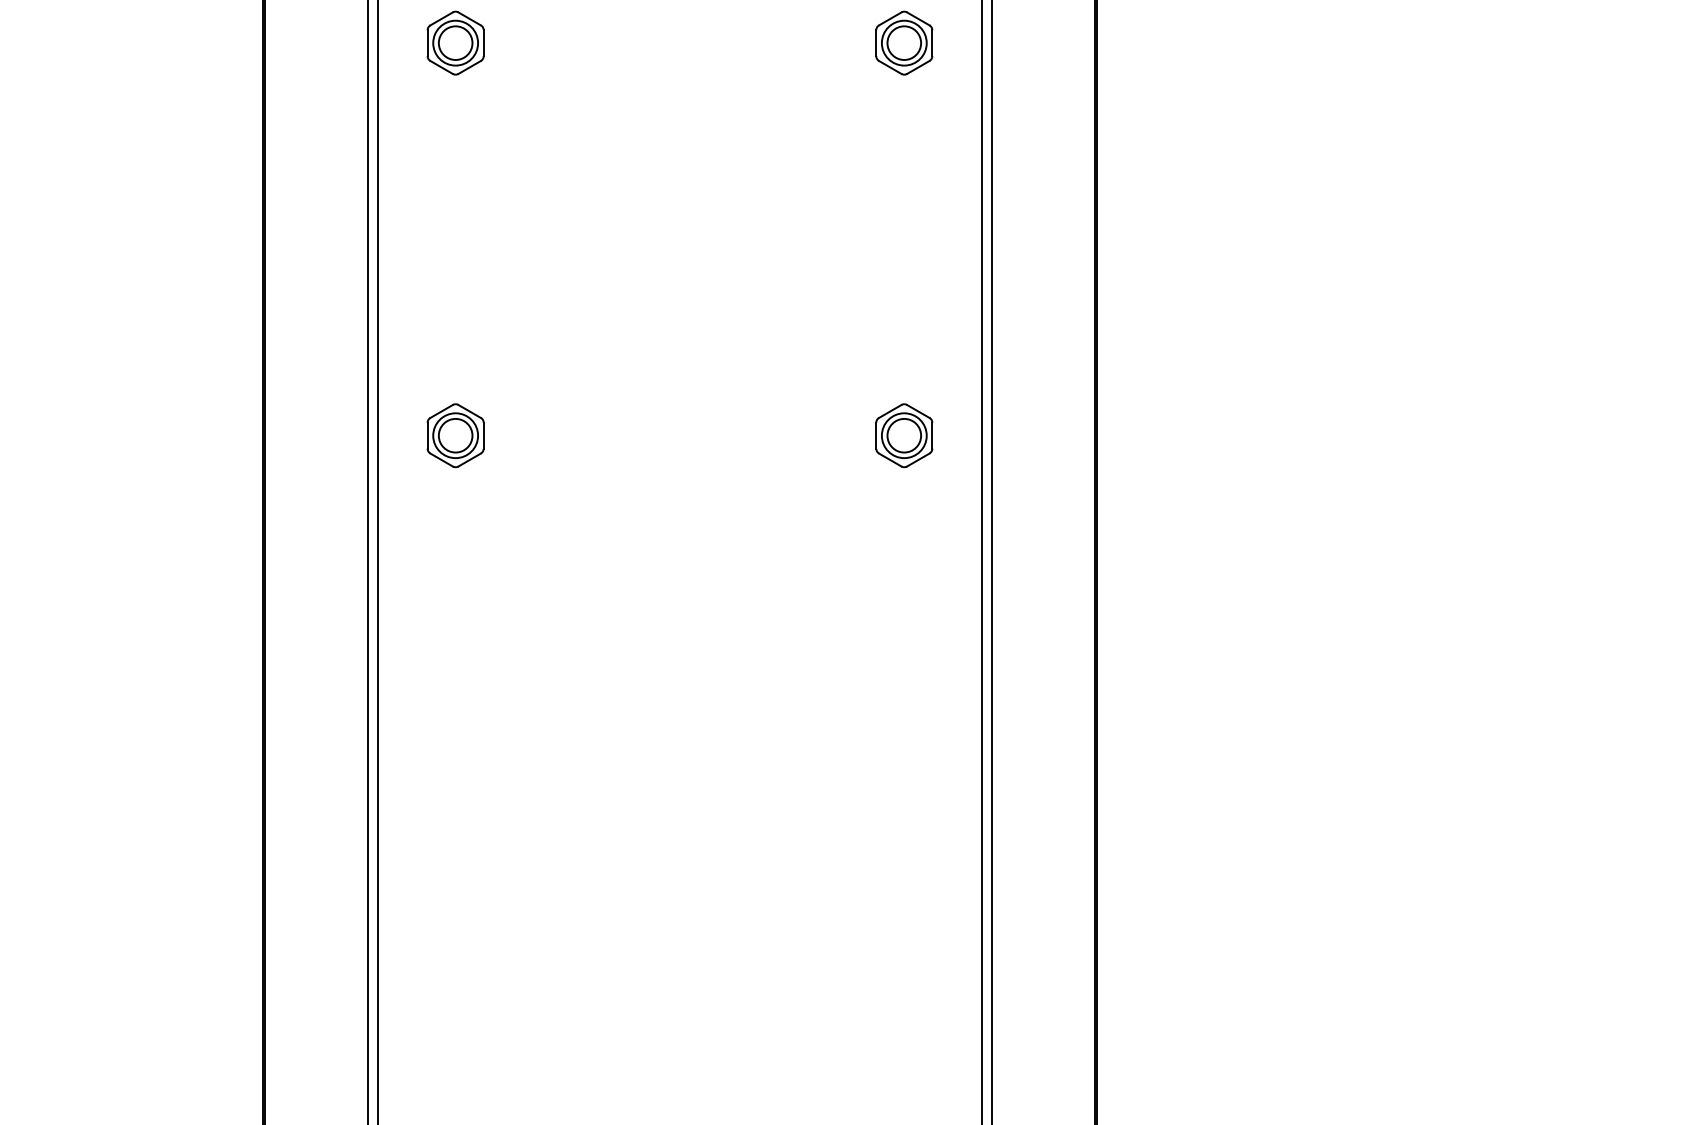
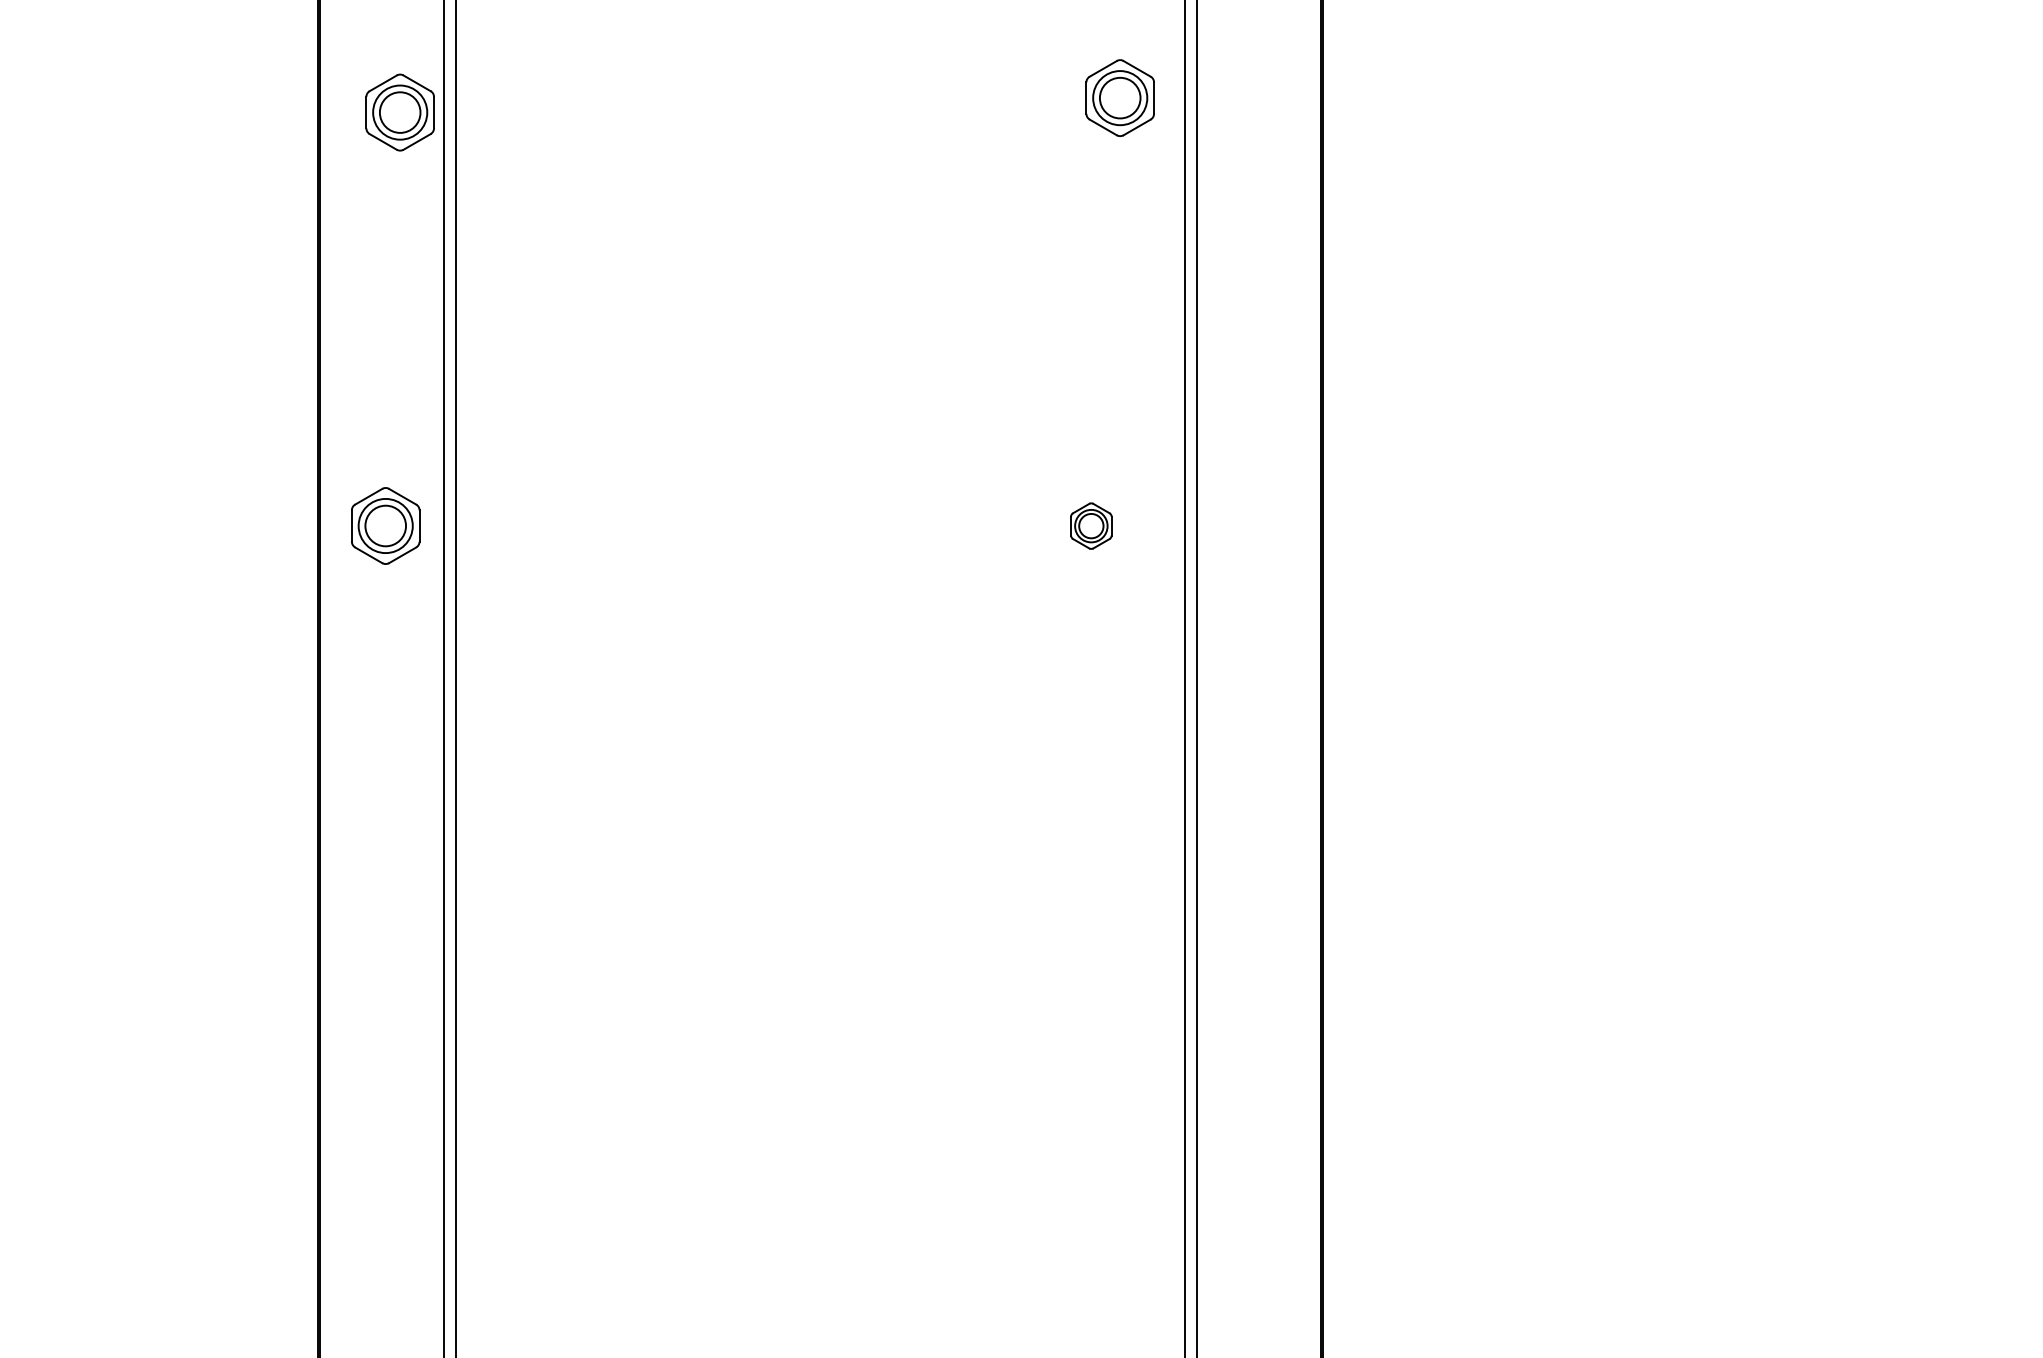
part: (455, 42) -> (399, 111), moved
part: (904, 42) -> (1120, 97), moved
part: (455, 435) -> (385, 525), moved
part: (904, 435) -> (1091, 525), size x0.6

